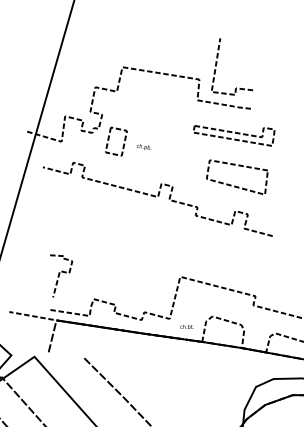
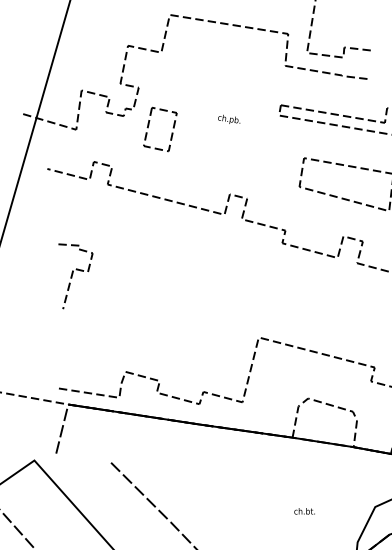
text: (143, 146) -> (228, 118), moved
curve: (60, 274) -> (74, 273), moved
text: (186, 326) -> (303, 510), moved

